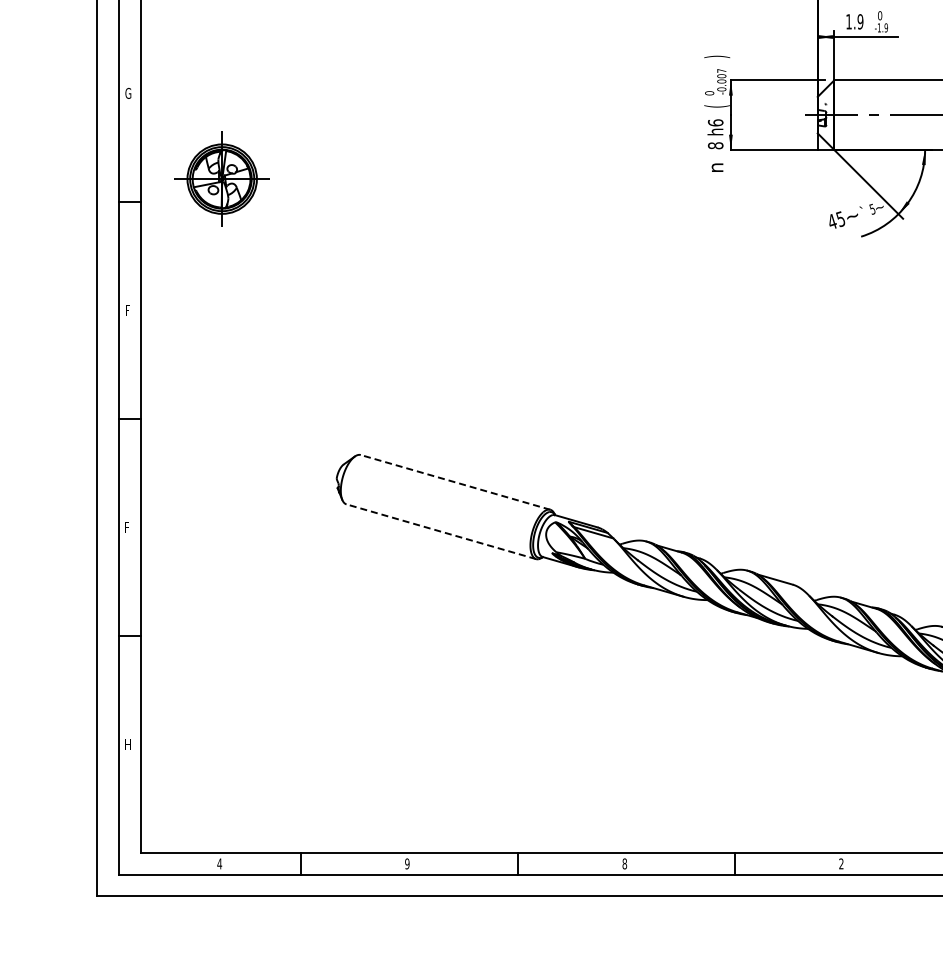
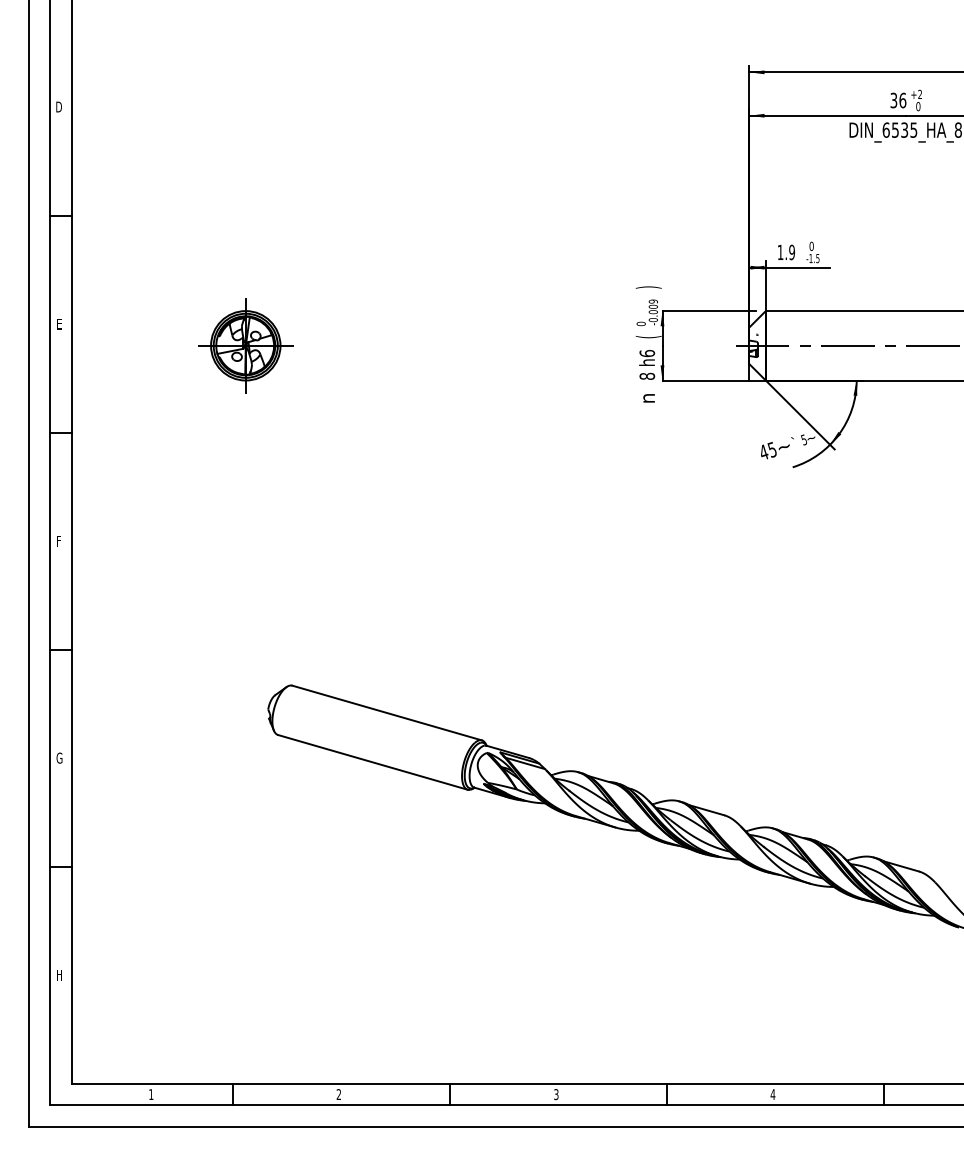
text: (885, 27) -> (817, 258), -1.9 -> -1.5
text: (720, 70) -> (652, 301), -0.007 -> -0.009
text: (127, 92) -> (59, 323), G -> E
part: (221, 178) -> (245, 345), moved
line: (455, 482) -> (387, 713), dashed -> solid
text: (127, 526) -> (59, 757), F -> G
line: (440, 531) -> (372, 762), dashed -> solid
text: (218, 863) -> (150, 1094), 4 -> 1
text: (406, 863) -> (338, 1094), 9 -> 2
text: (624, 863) -> (556, 1094), 8 -> 3
text: (840, 863) -> (772, 1094), 2 -> 4

